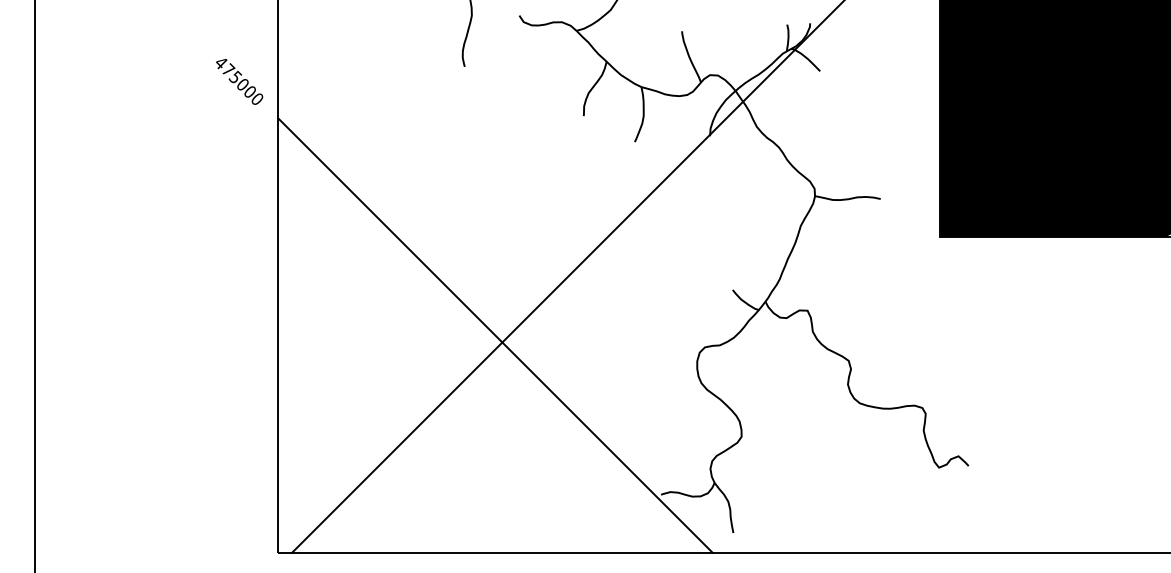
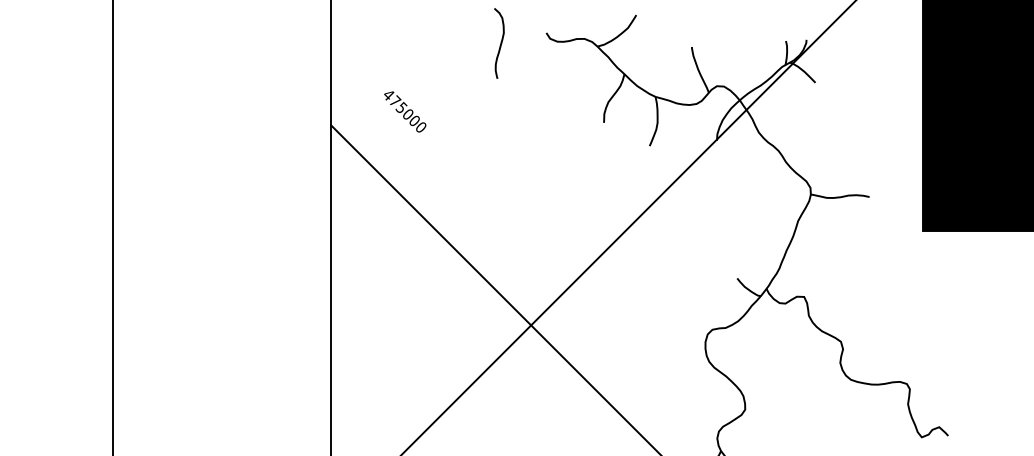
text: (239, 81) -> (405, 111), moved

